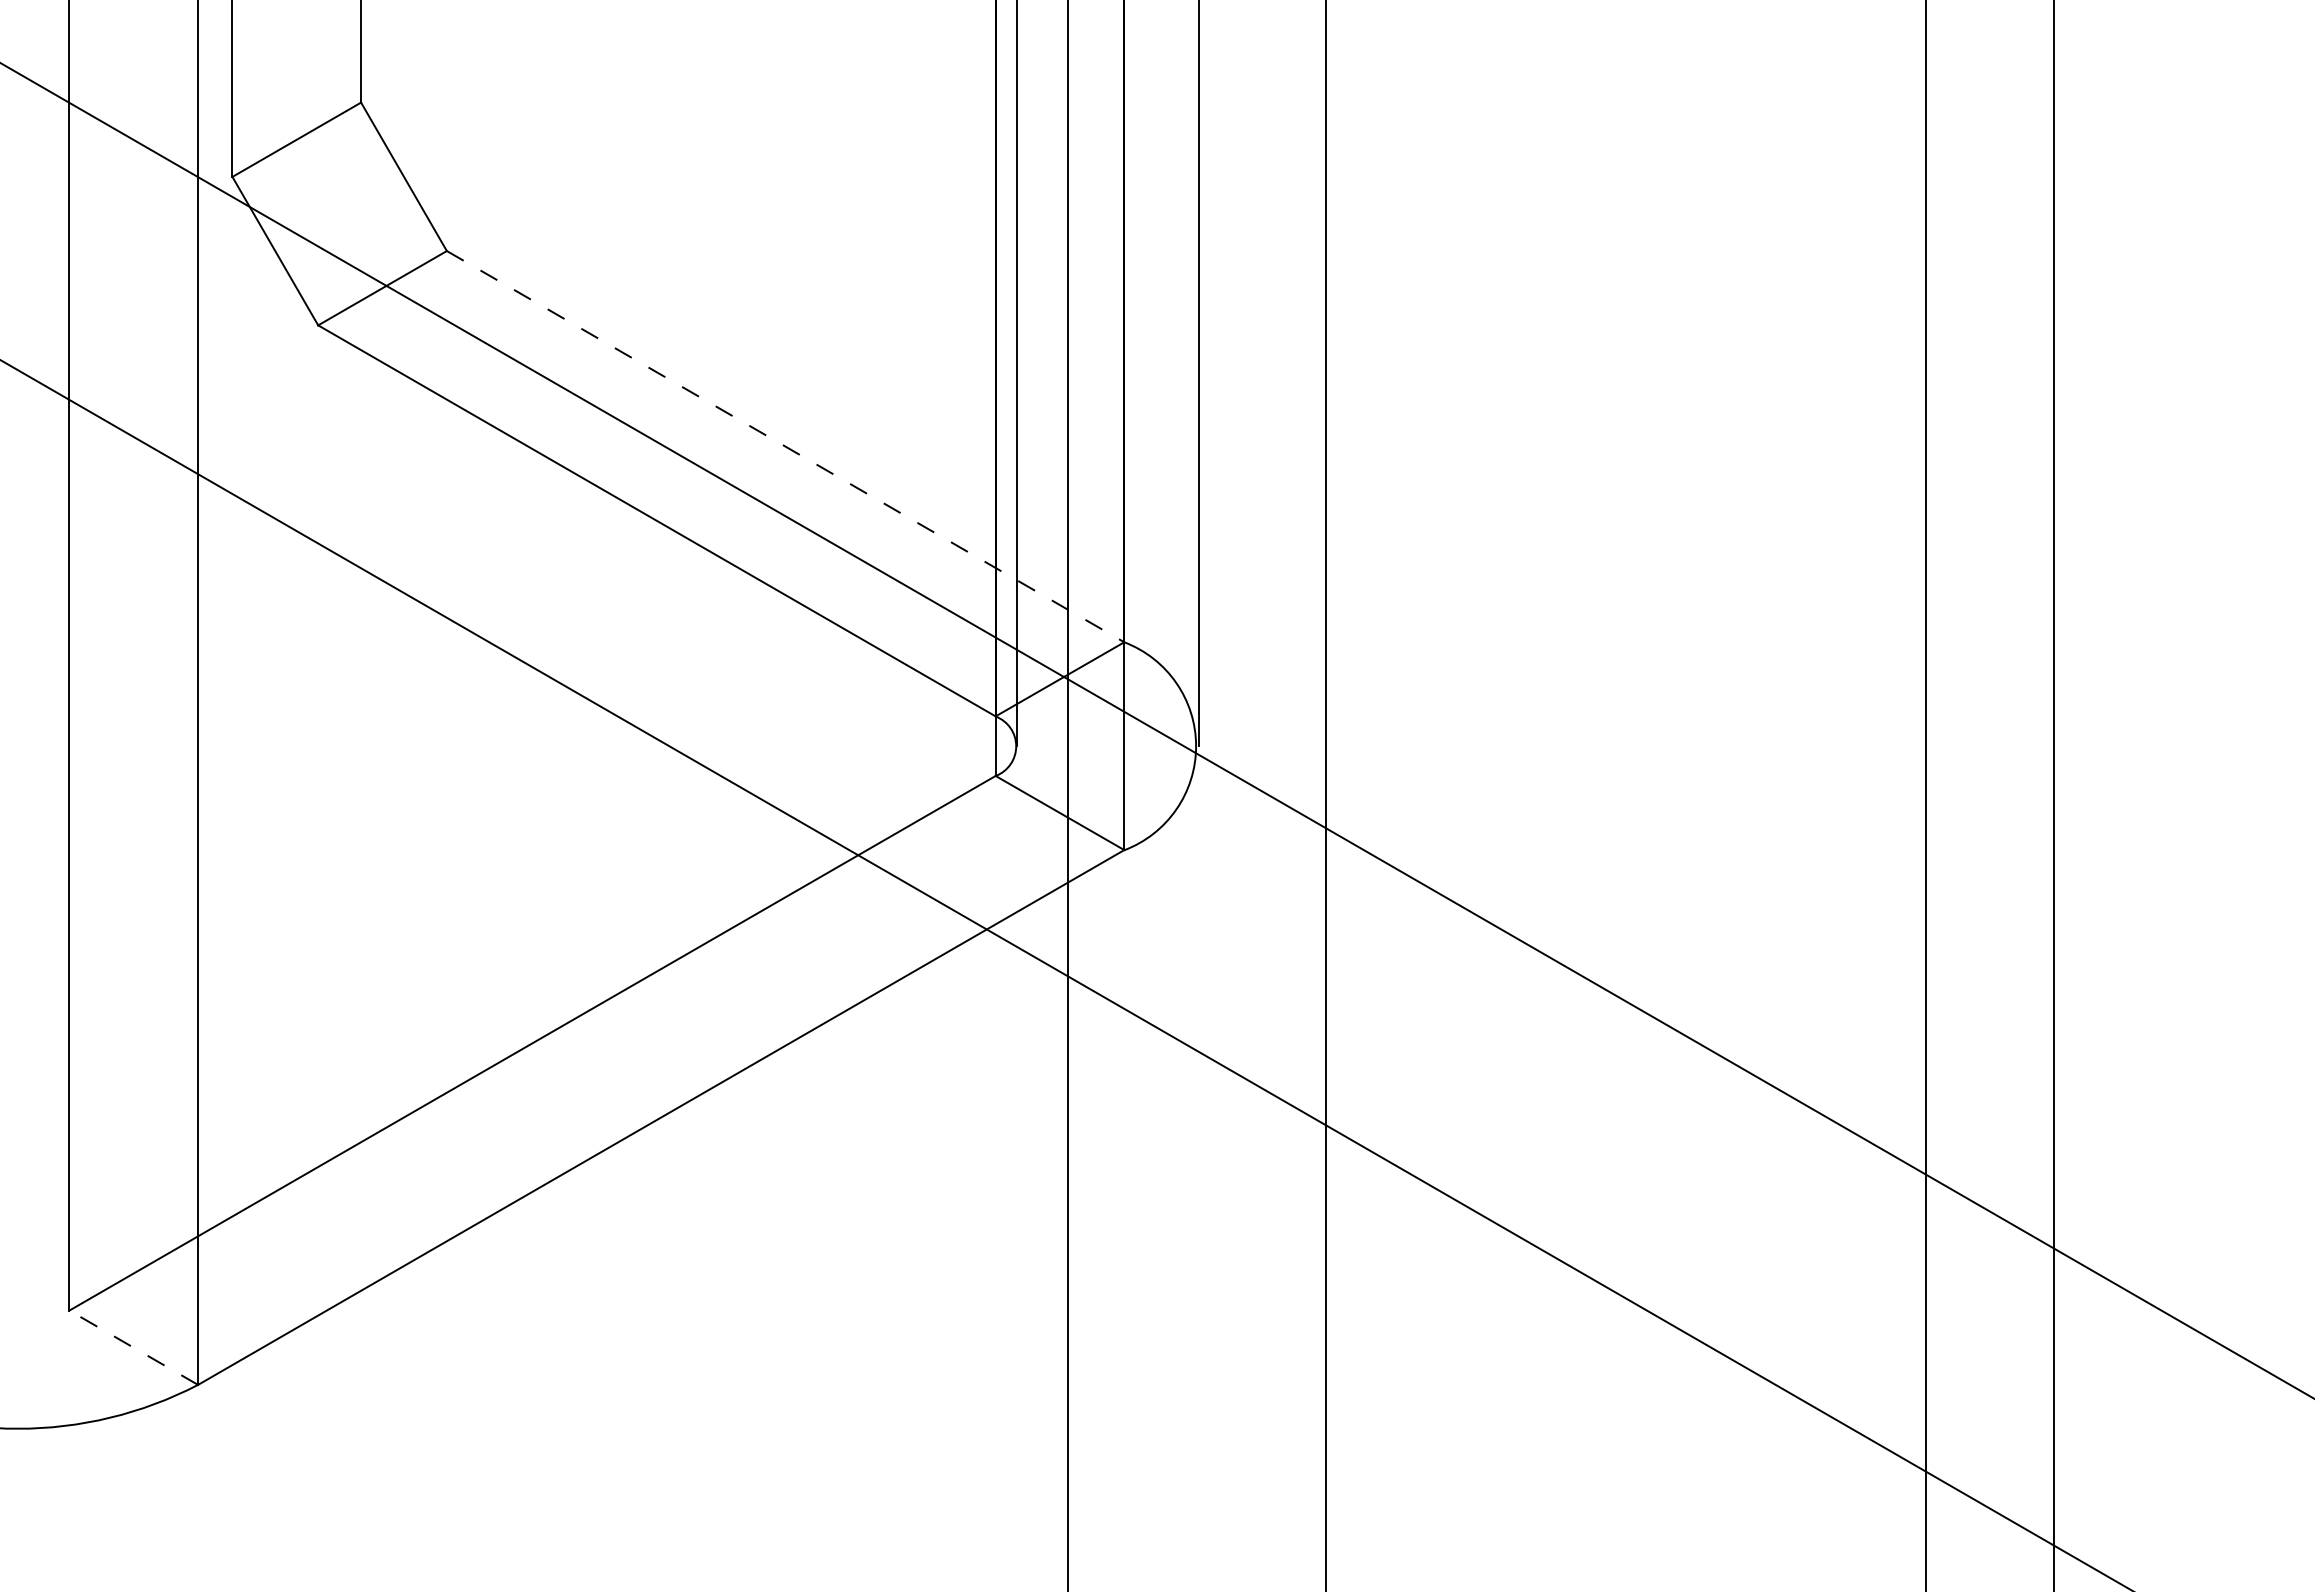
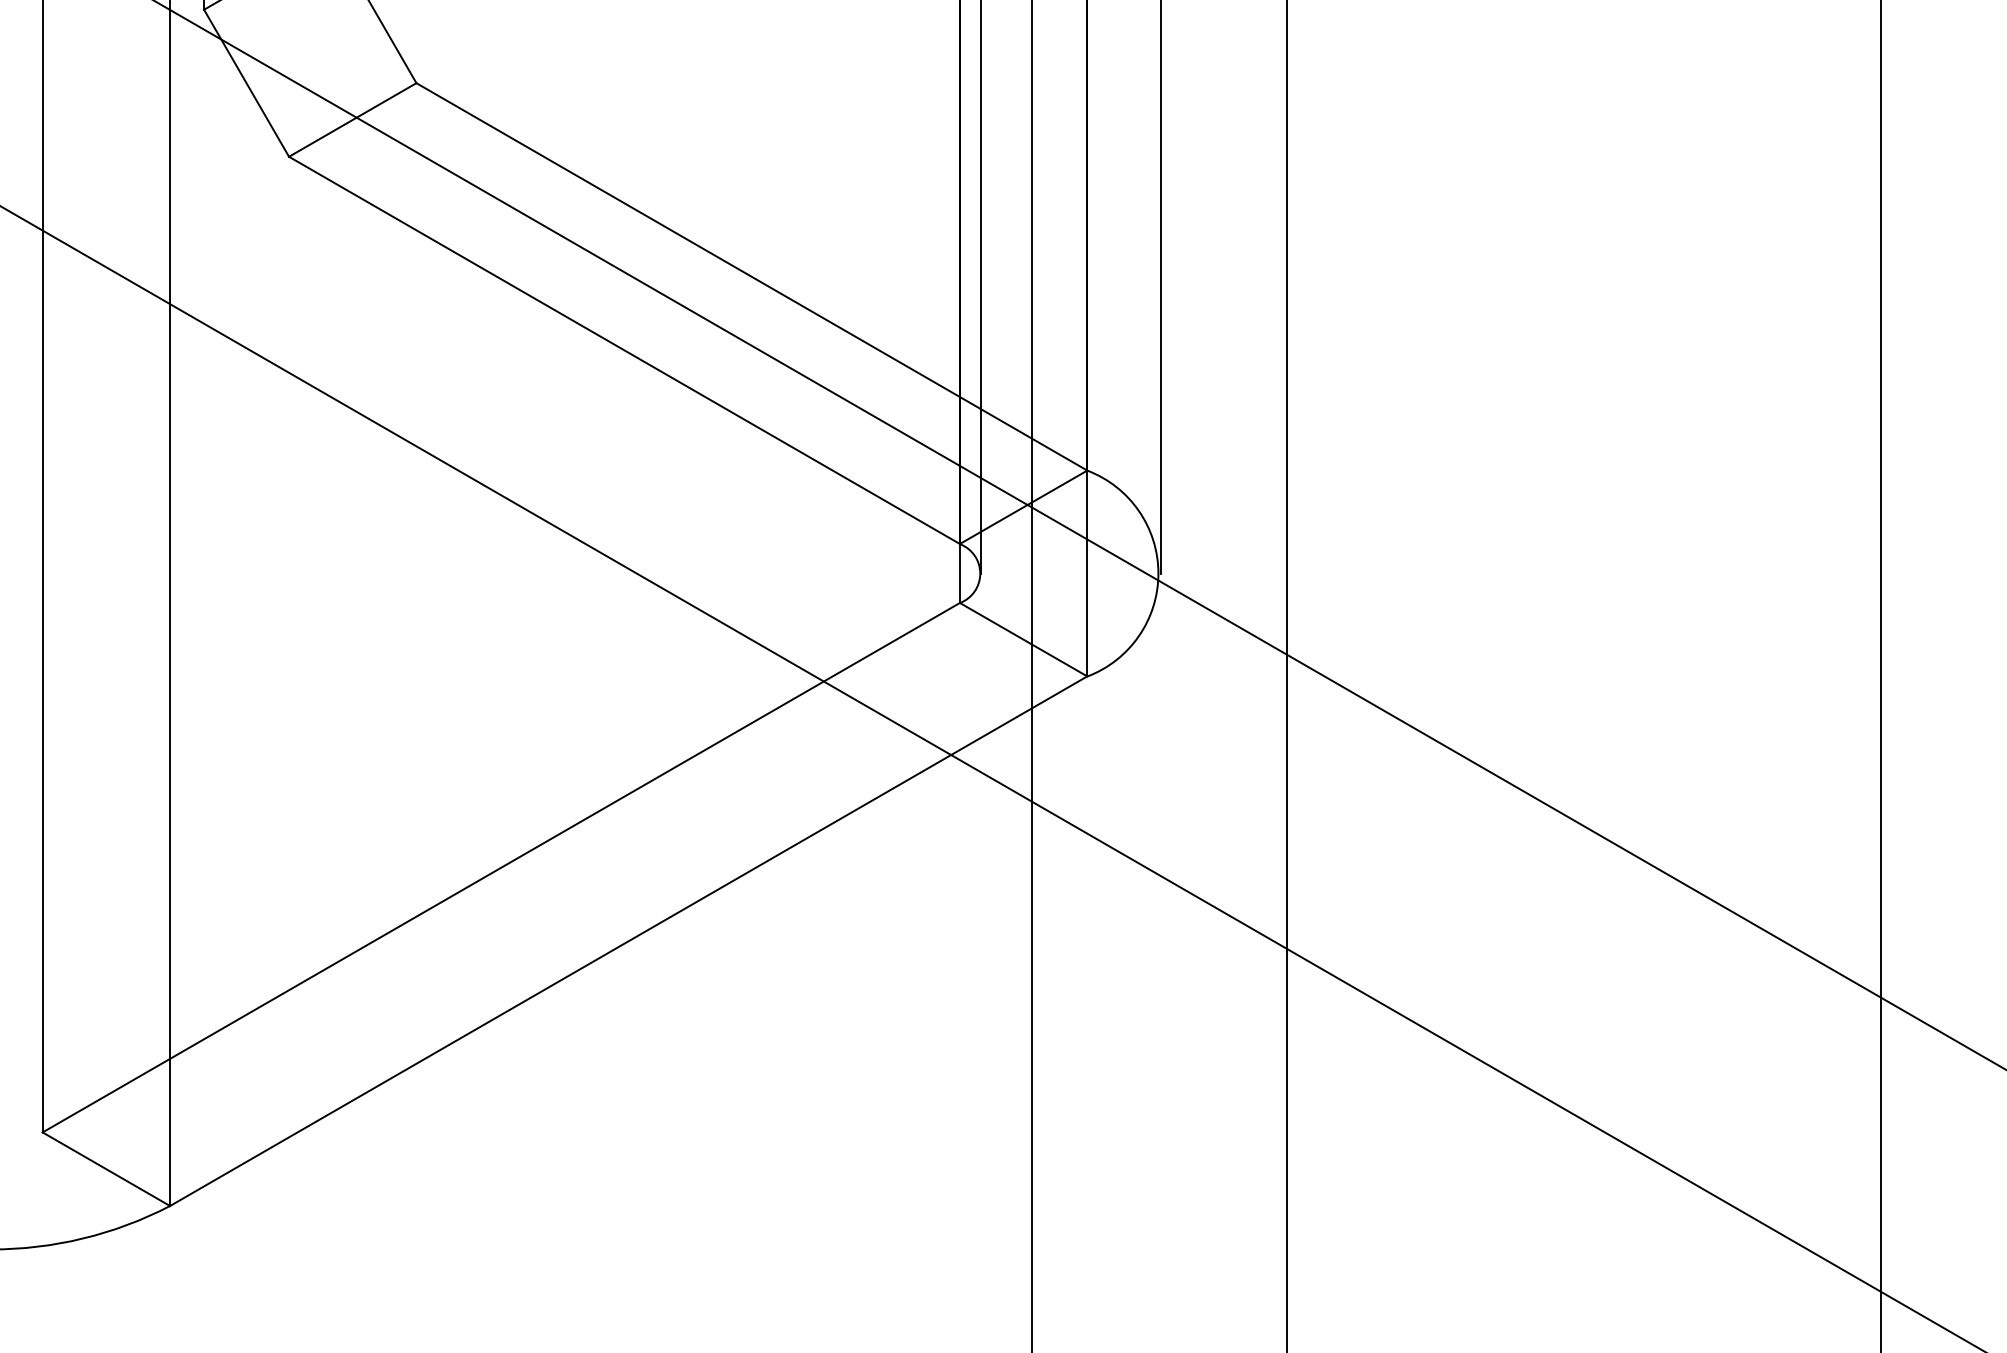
line: (786, 446) -> (752, 276), dashed -> solid
line: (133, 1347) -> (106, 1168), dashed -> solid

